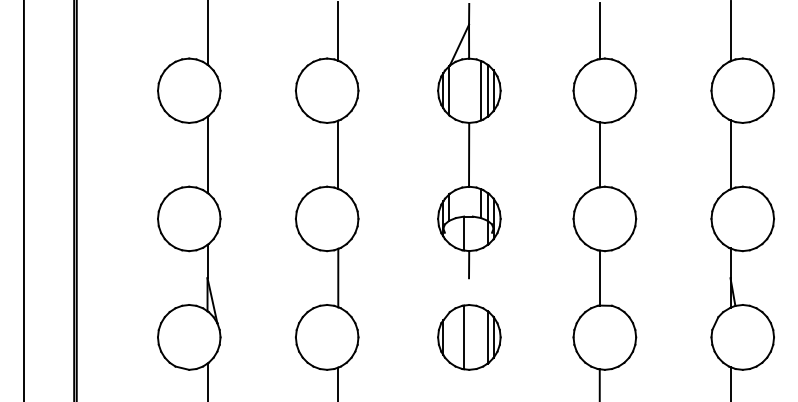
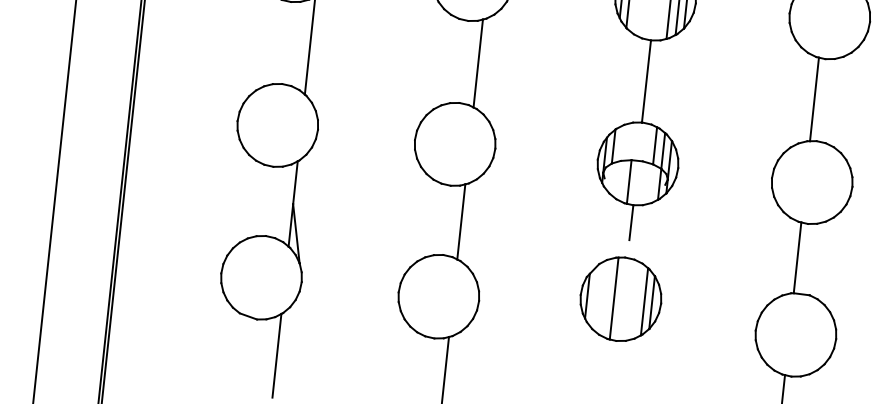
part: (469, 337) -> (621, 299), moved

